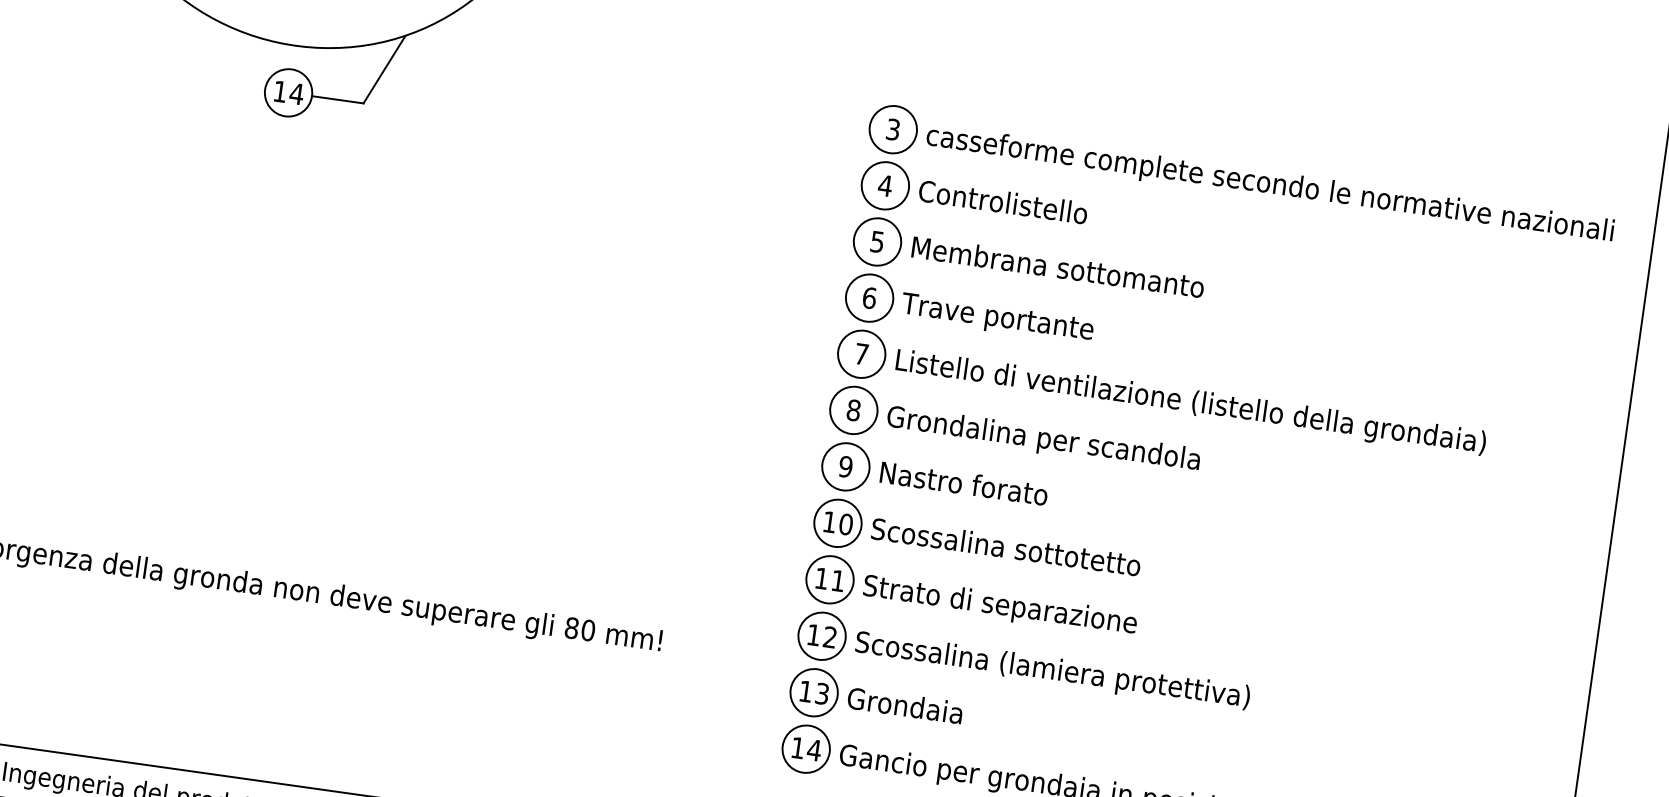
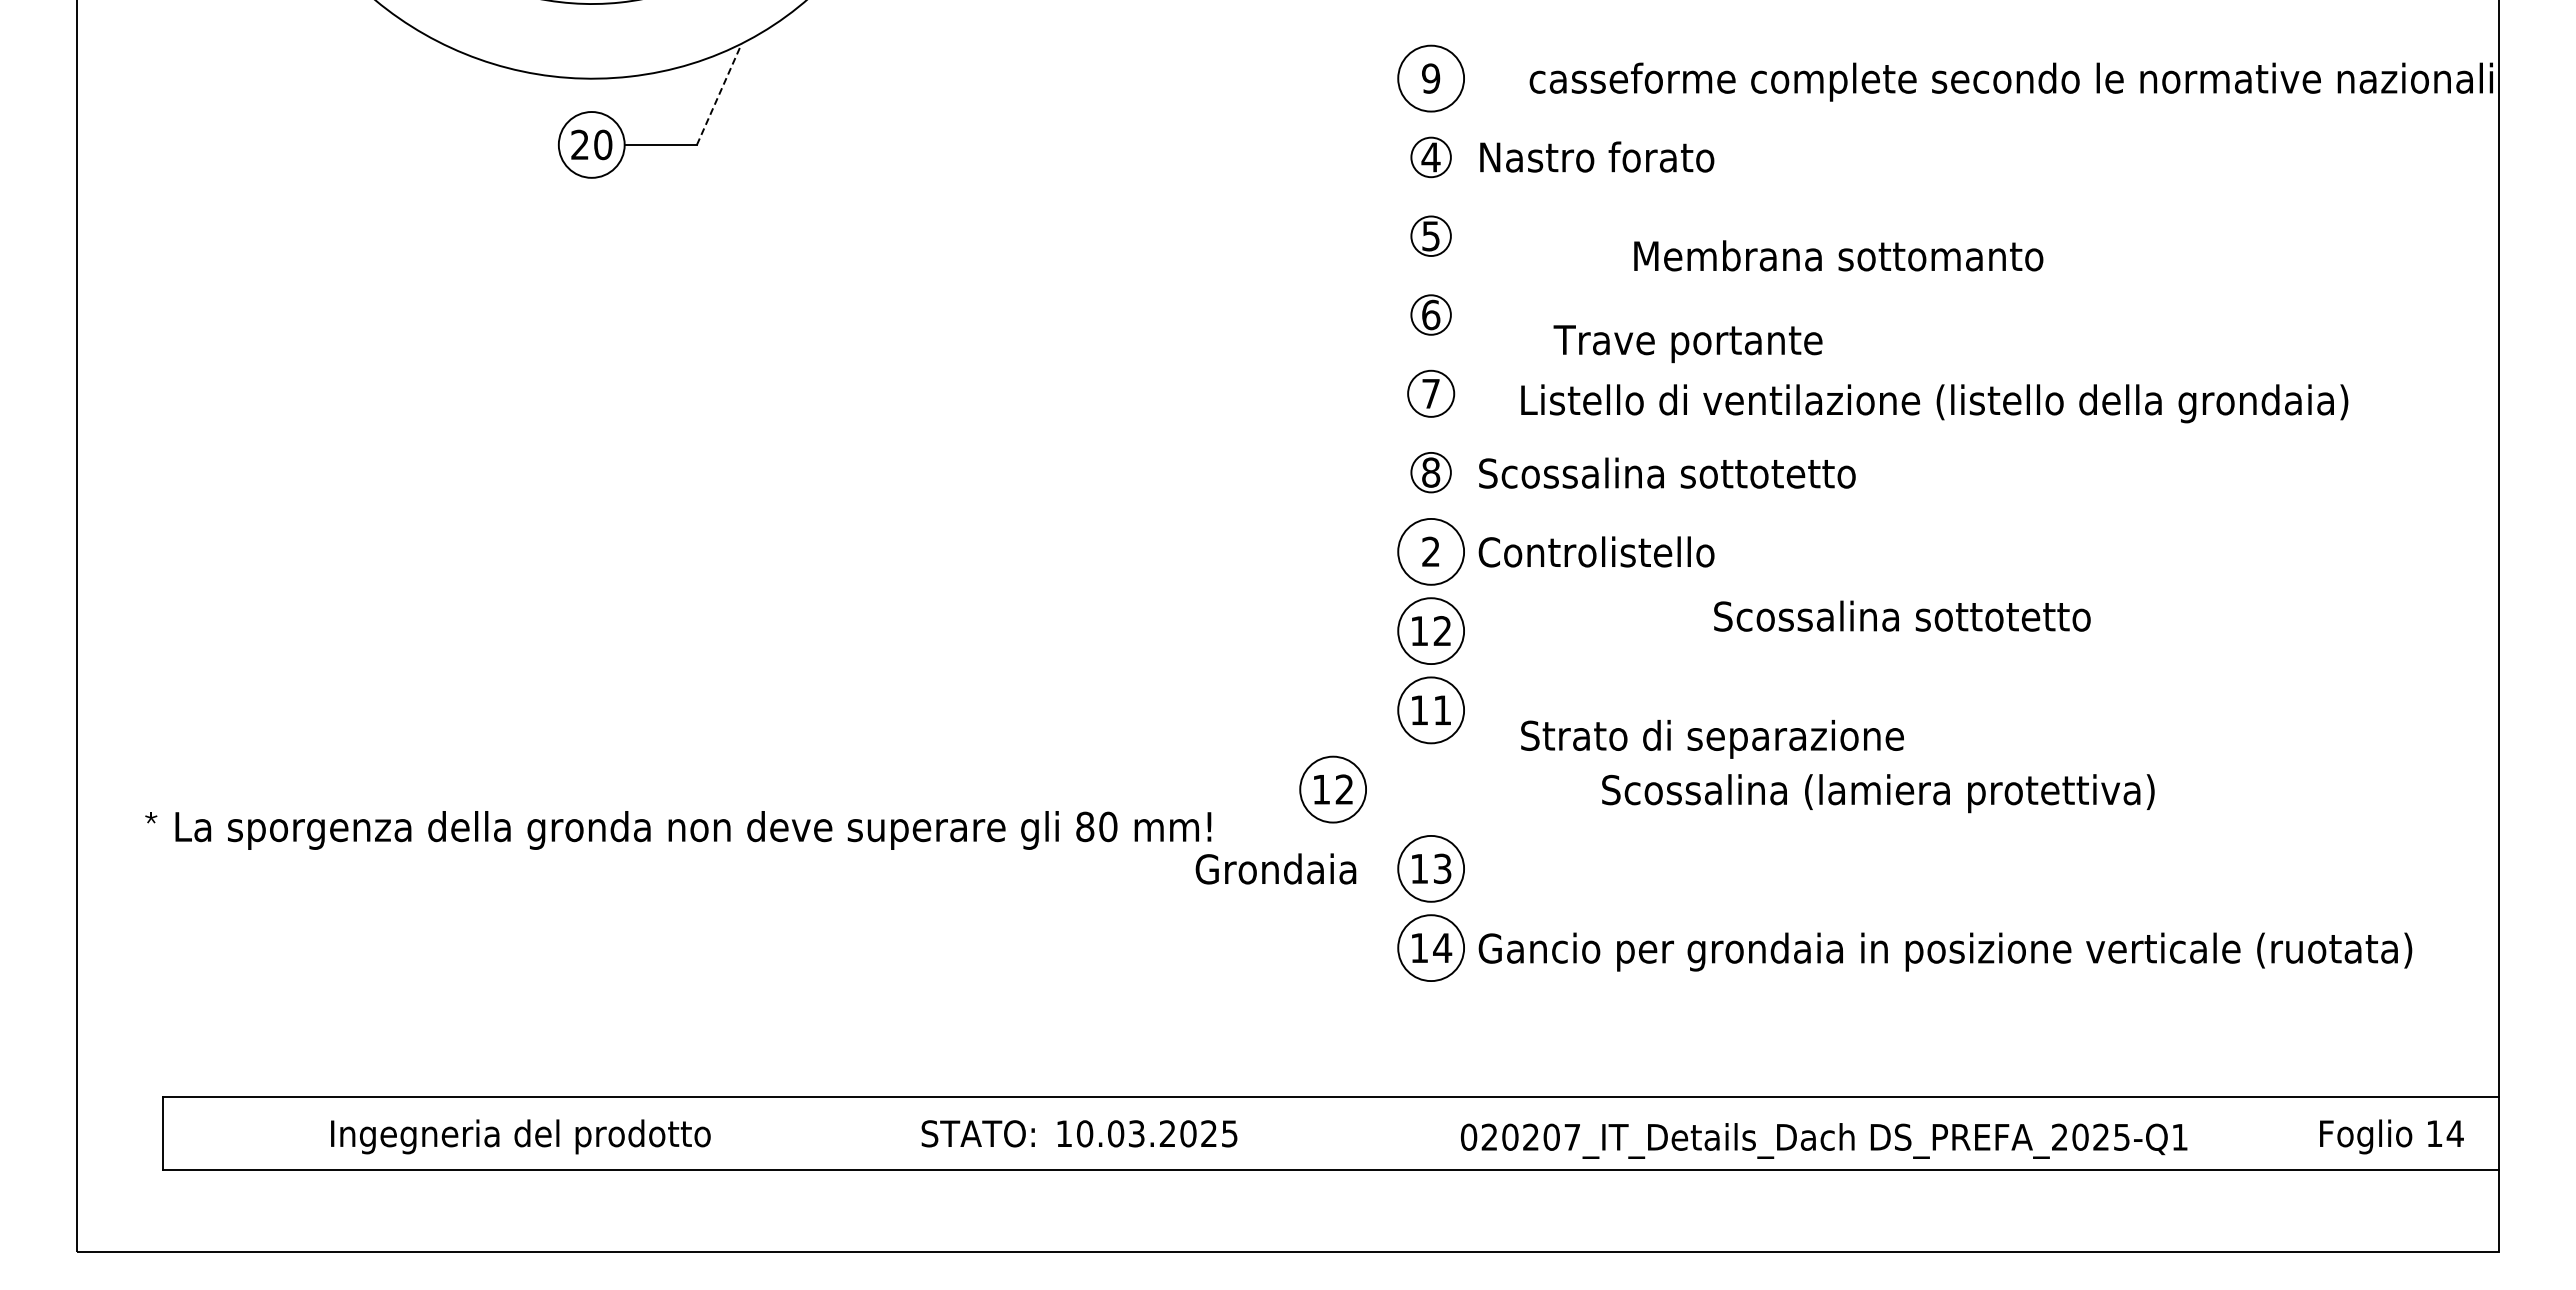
line: (384, 69) -> (719, 94), solid -> dashed
text: (288, 92) -> (591, 144), 14 -> 20
text: (893, 129) -> (1431, 78), 3 -> 9
text: (1269, 184) -> (2010, 81), moved
circle: (885, 185) -> (1431, 157), size x0.6
text: (1003, 201) -> (1596, 156), Controlistello -> Nastro forato
circle: (877, 242) -> (1431, 236), size x0.6
text: (1058, 266) -> (1838, 255), moved
circle: (869, 297) -> (1431, 314), size x0.6
text: (996, 319) -> (1687, 344), moved
circle: (862, 354) -> (1431, 393), size x0.7
text: (1190, 403) -> (1934, 403), moved
circle: (854, 410) -> (1431, 472), size x0.6
text: (1043, 439) -> (1697, 476), Grondalina per scandola -> Scossalina sottotetto
text: (846, 466) -> (1431, 551), 9 -> 2
text: (963, 483) -> (1596, 551), Nastro forato -> Controlistello
text: (846, 524) -> (1442, 631), 10 -> 12
text: (1006, 546) -> (1902, 615), moved
text: (1000, 606) -> (1712, 739), moved
part: (821, 636) -> (1332, 789), moved
text: (1052, 671) -> (1878, 793), moved
text: (904, 705) -> (1275, 868), moved

